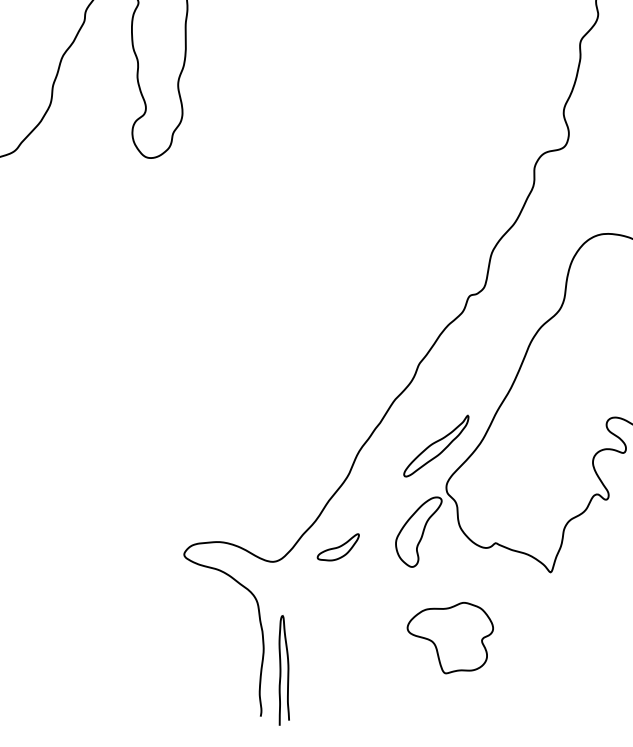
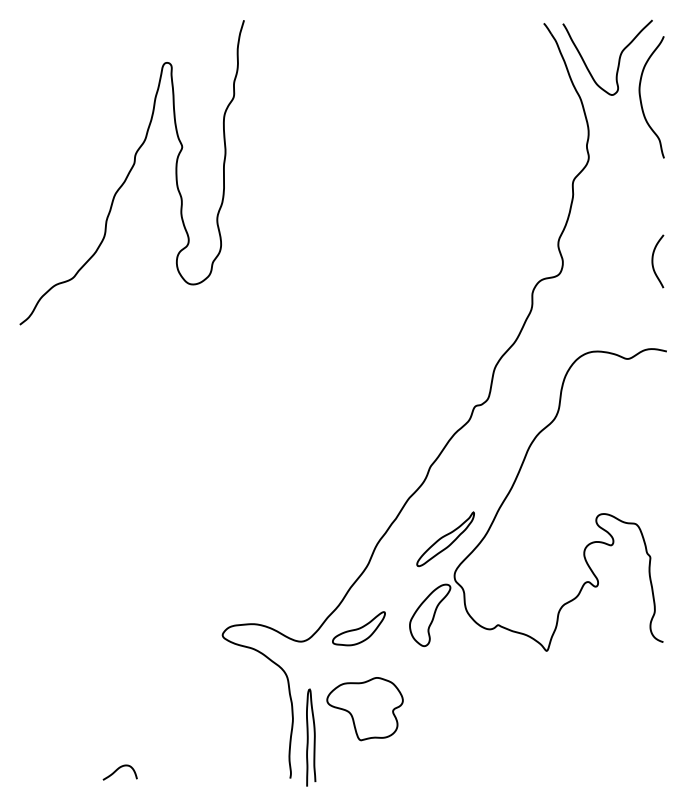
part: (337, 546) -> (358, 628), size x1.43
part: (449, 638) -> (364, 709), moved
curve: (65, 707) -> (117, 770), added

